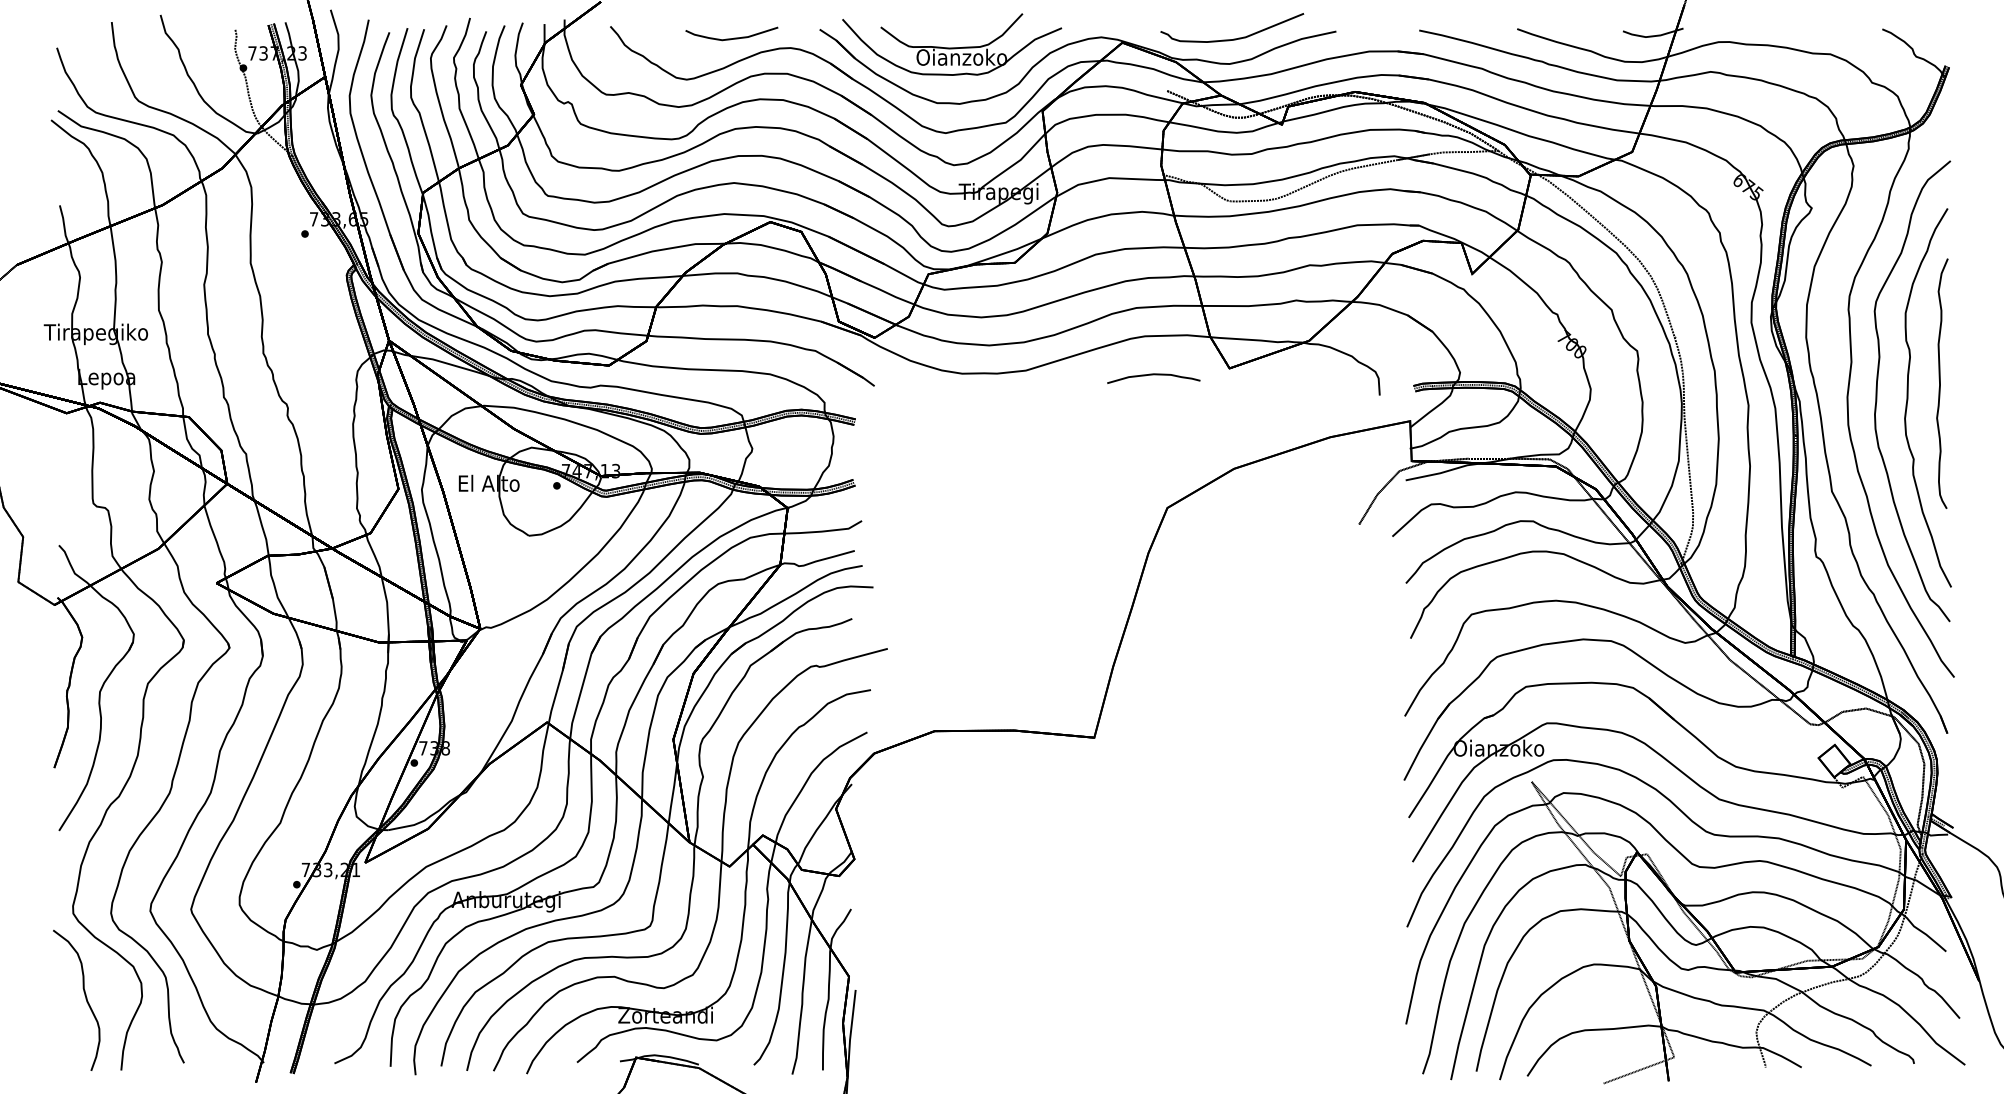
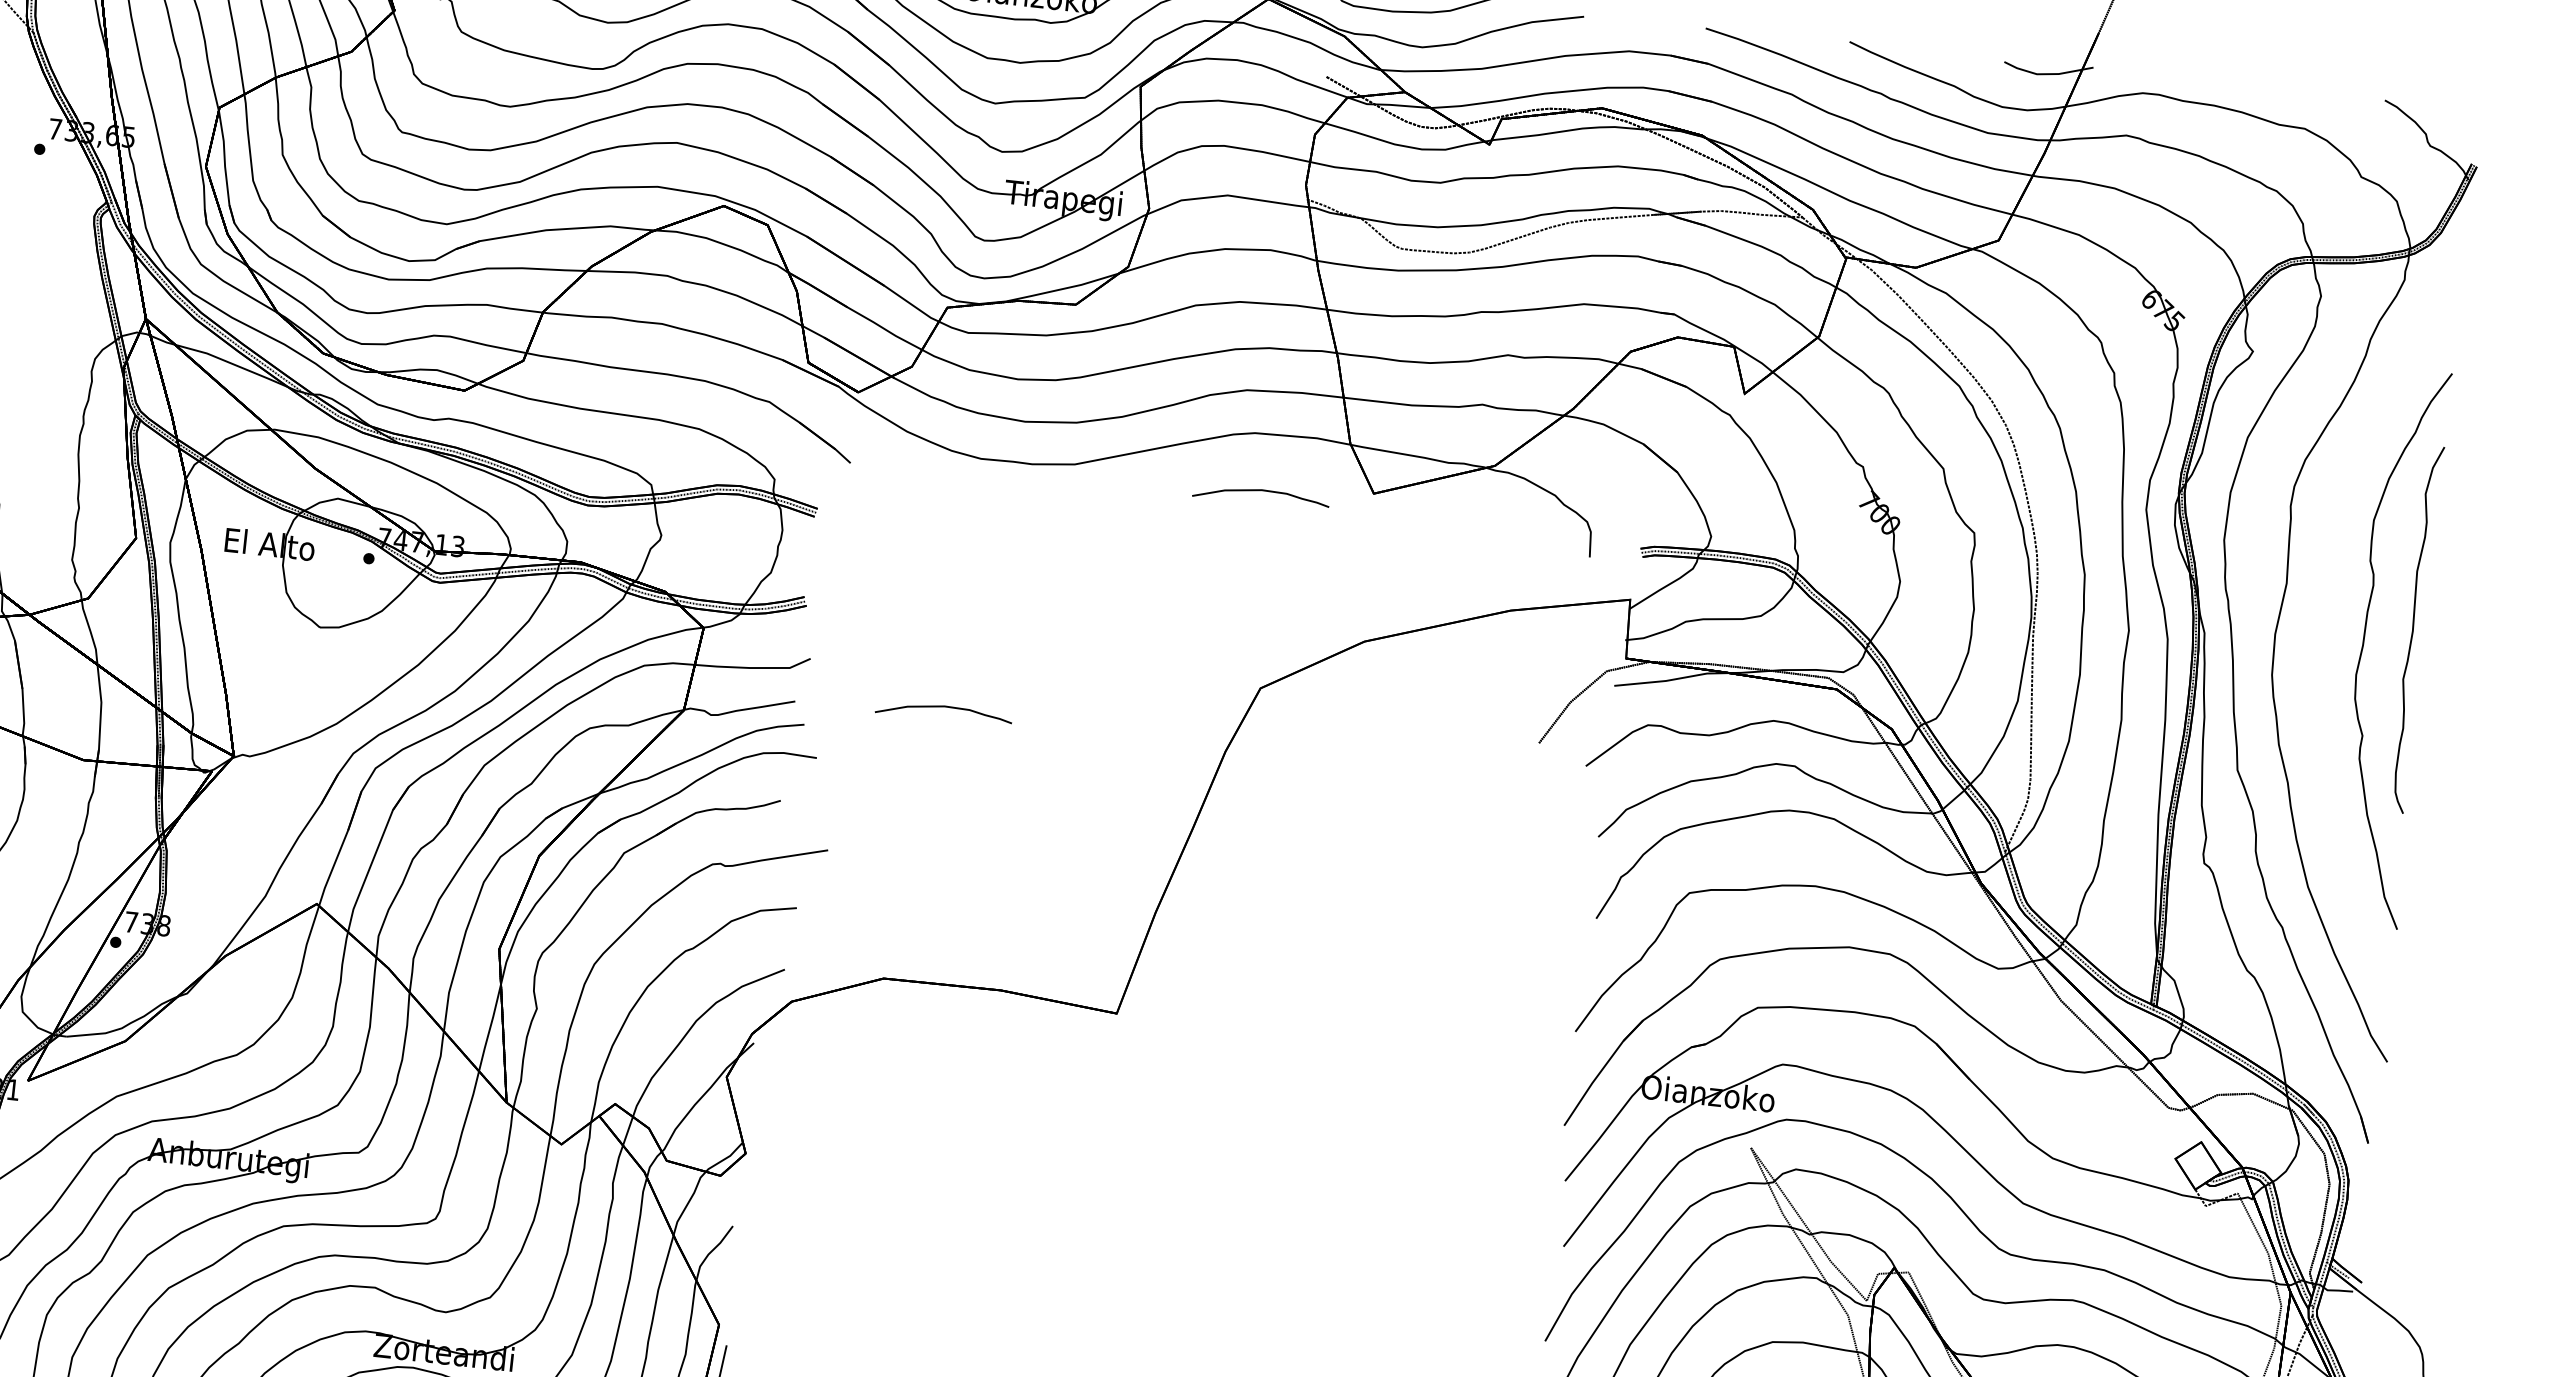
curve: (1877, 391) -> (2320, 630), removed
curve: (955, 544) -> (943, 708), added

